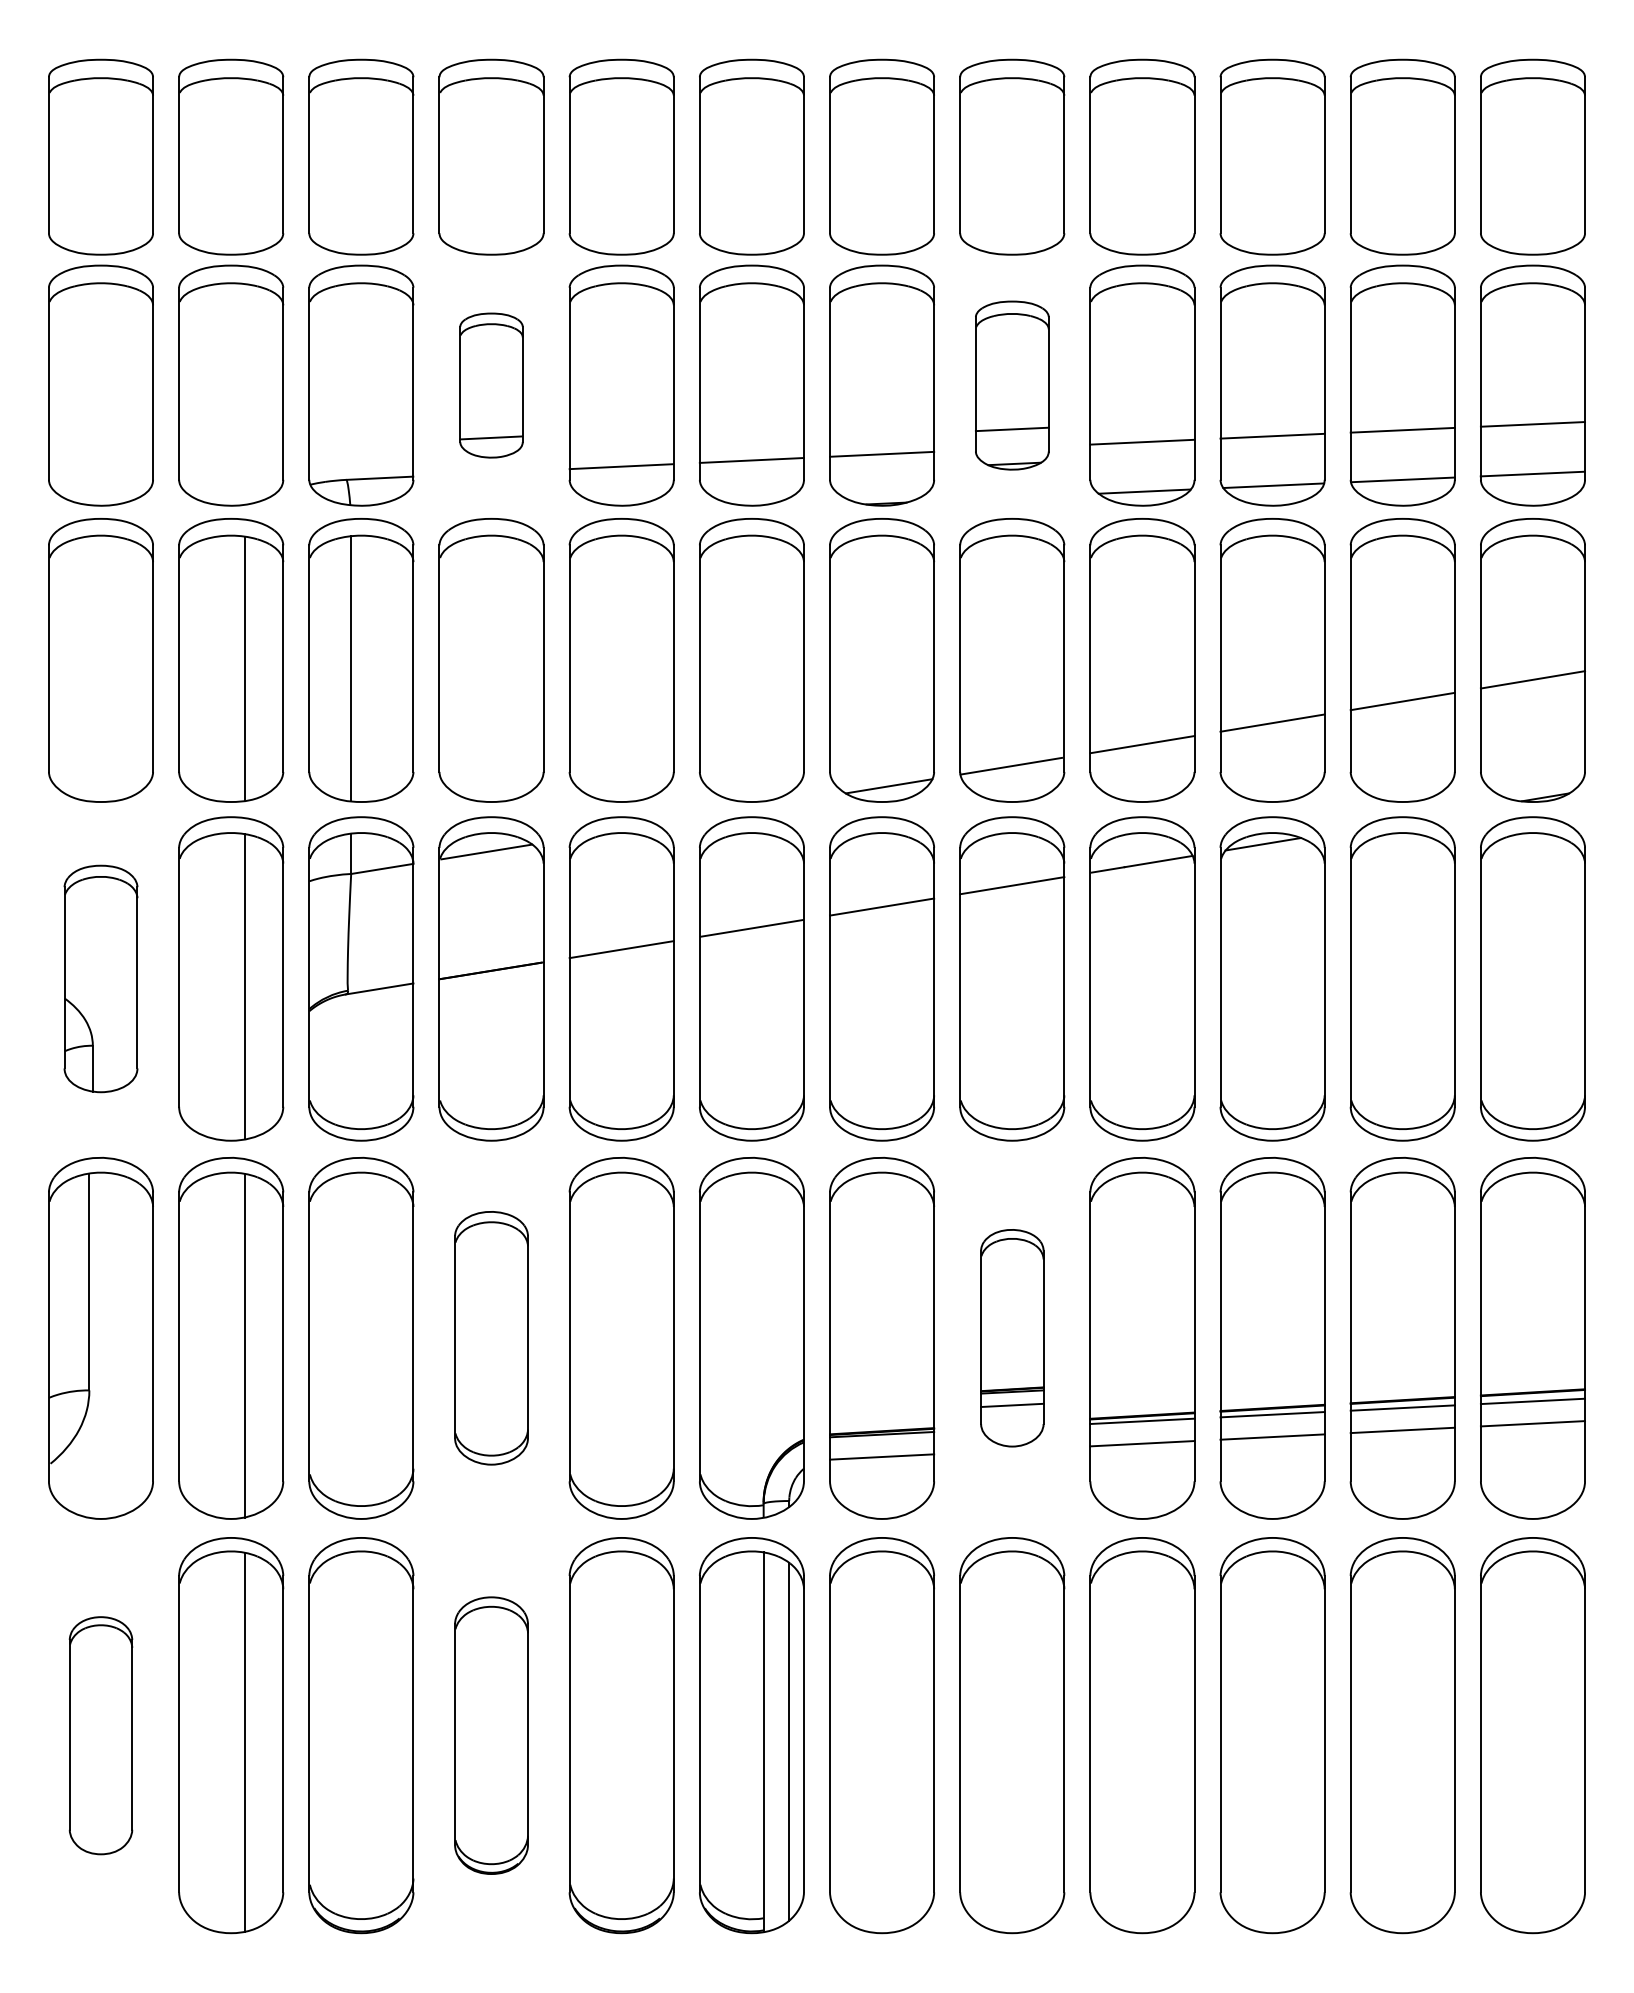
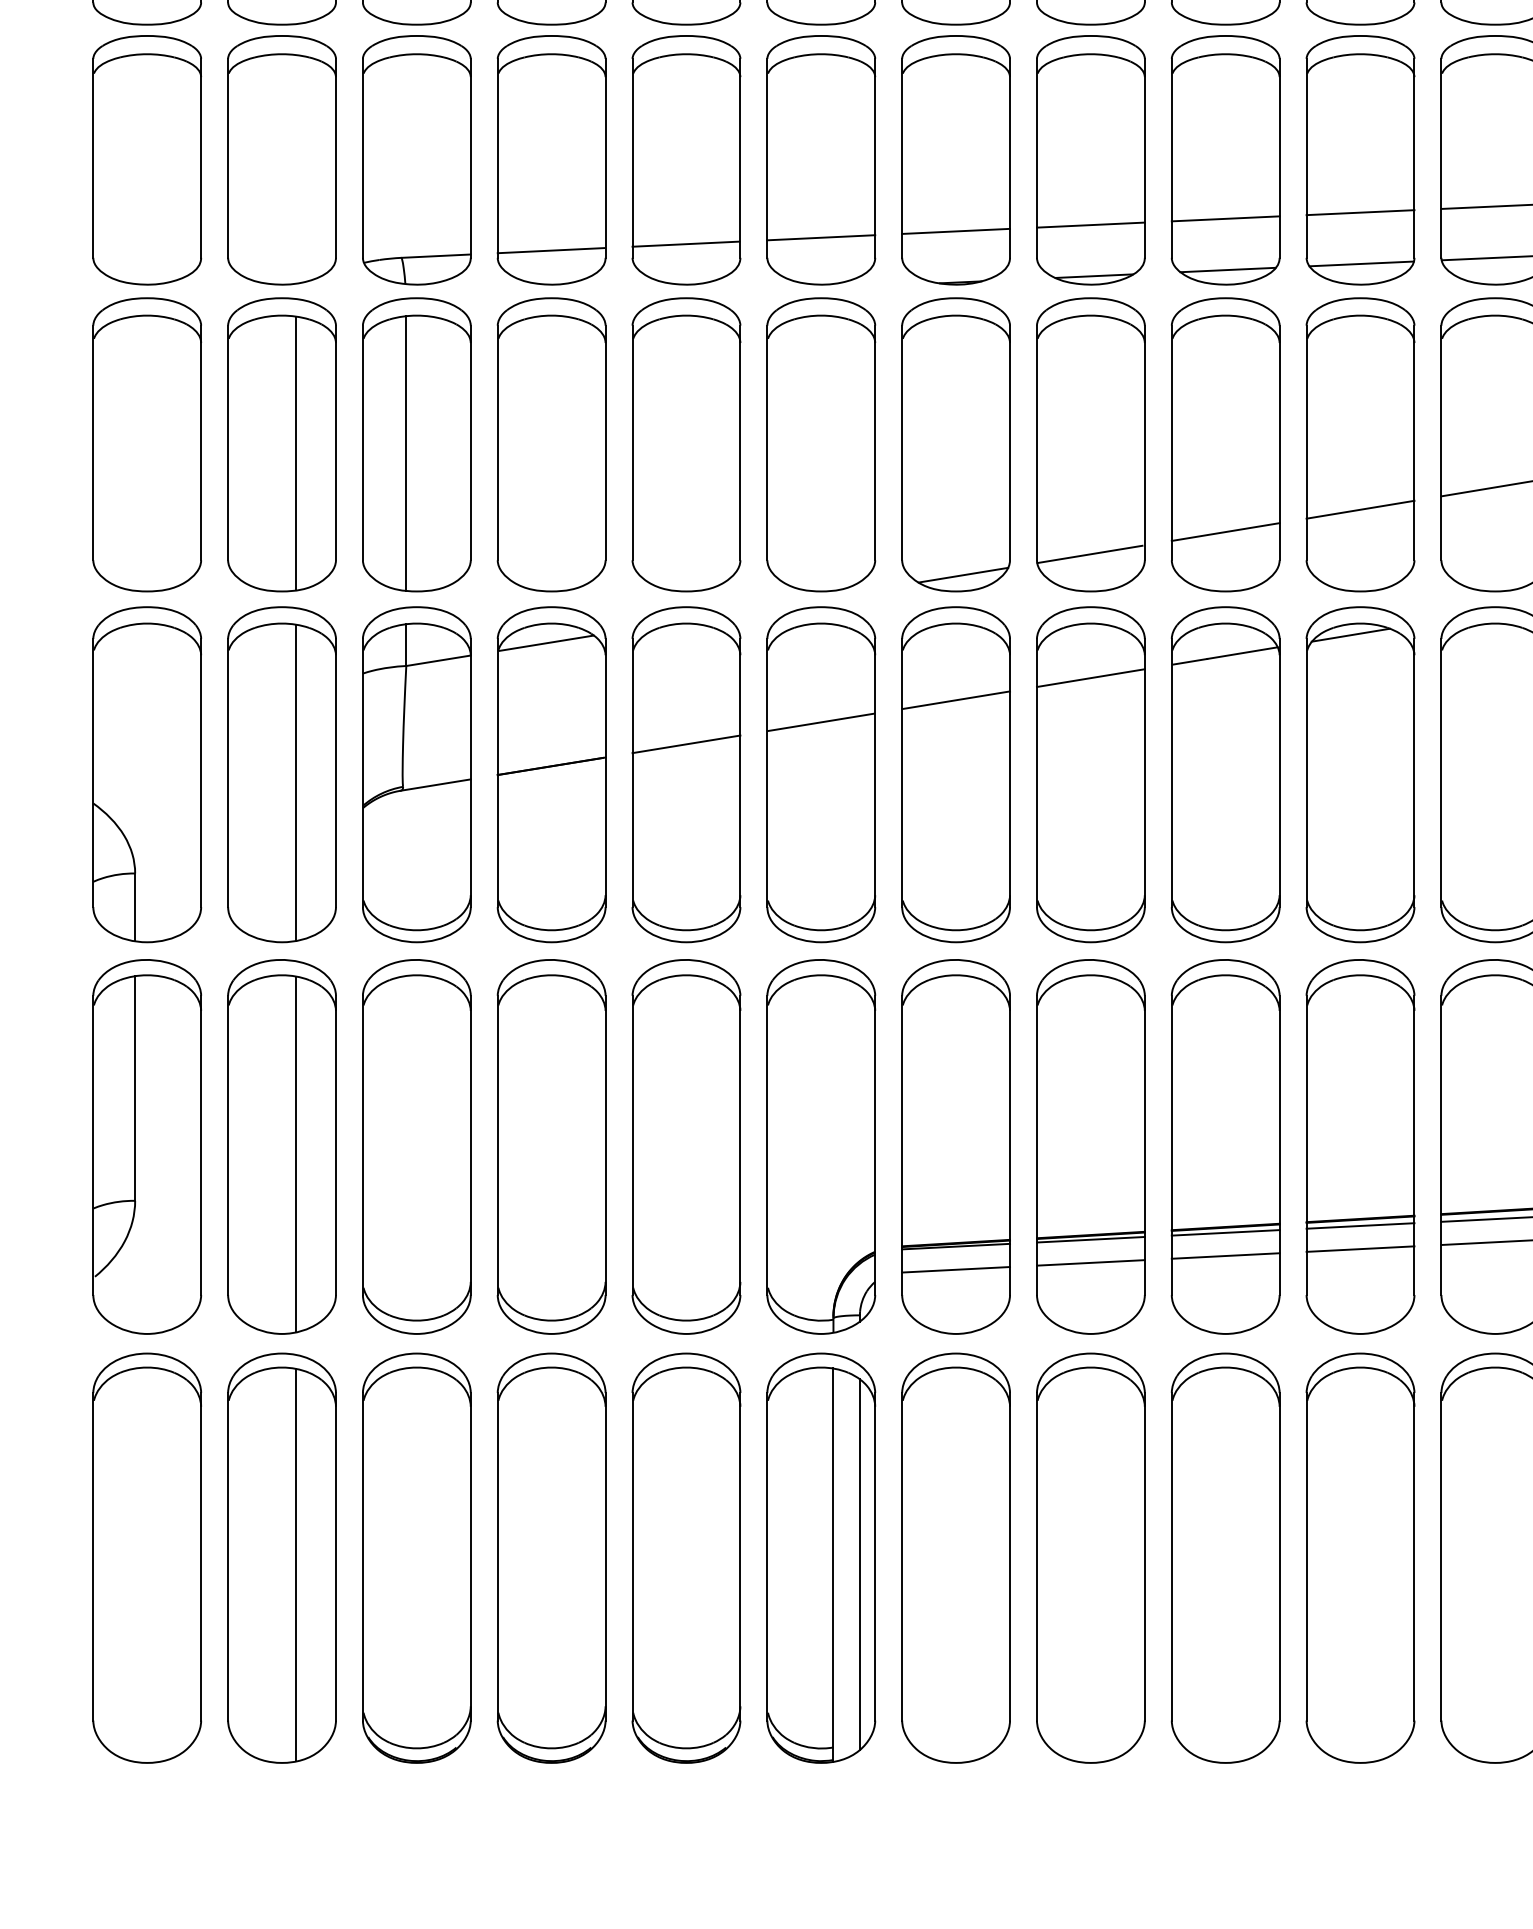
part: (491, 385) -> (551, 160), size x1.67
part: (1012, 385) -> (1091, 160), size x1.43
part: (100, 978) -> (146, 774), size x1.43
part: (491, 1337) -> (551, 1146), size x1.43
part: (1012, 1337) -> (1091, 1146), size x1.67
part: (100, 1735) -> (146, 1558), size x1.67
part: (491, 1735) -> (551, 1558), size x1.43

